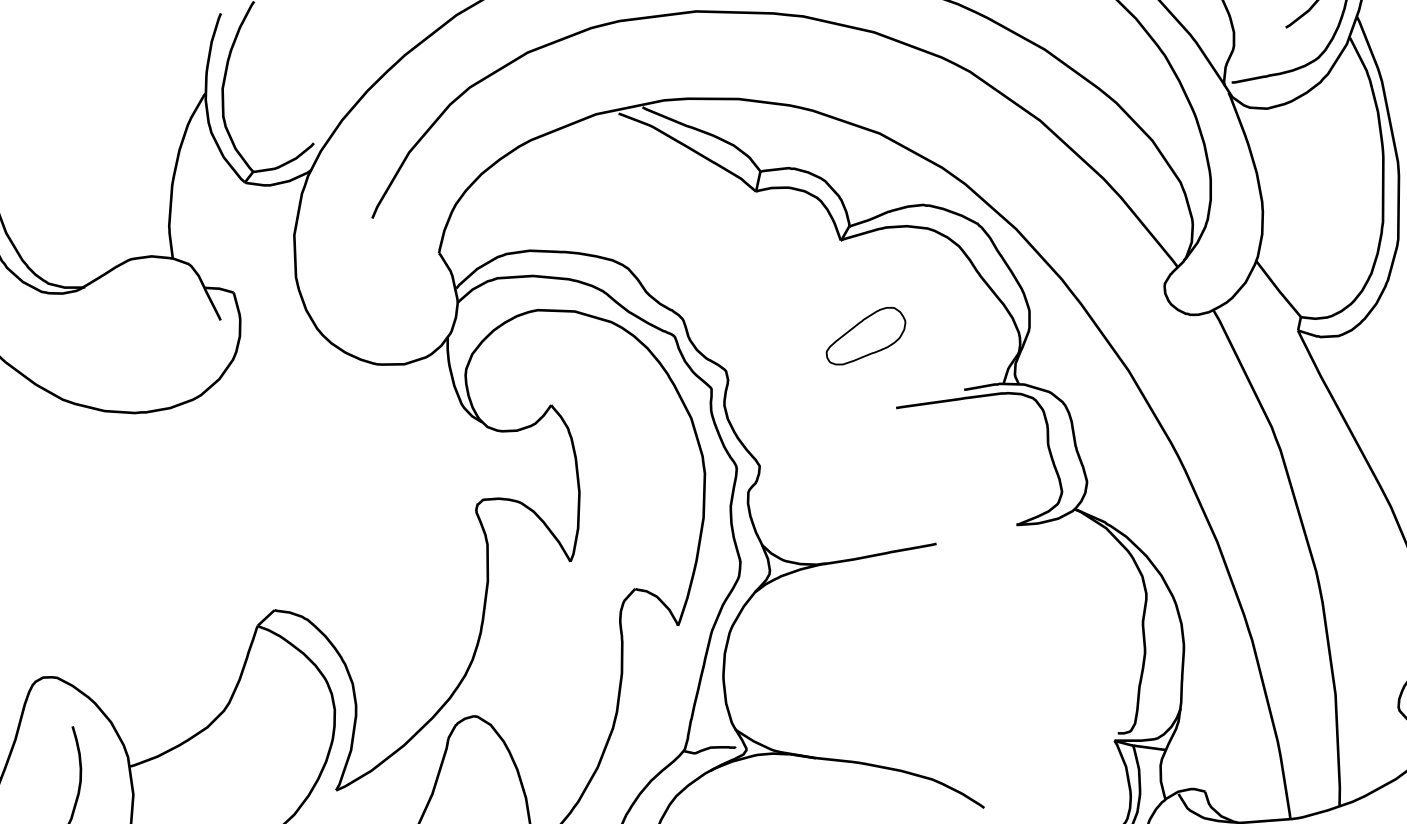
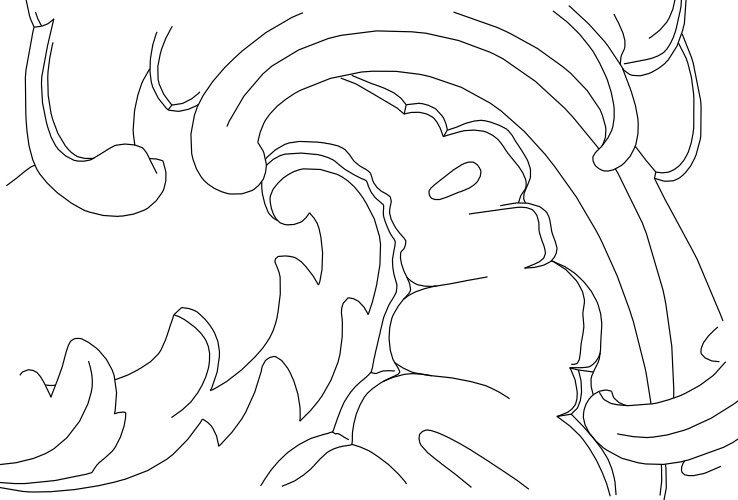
part: (865, 335) -> (454, 180), size x1.43

